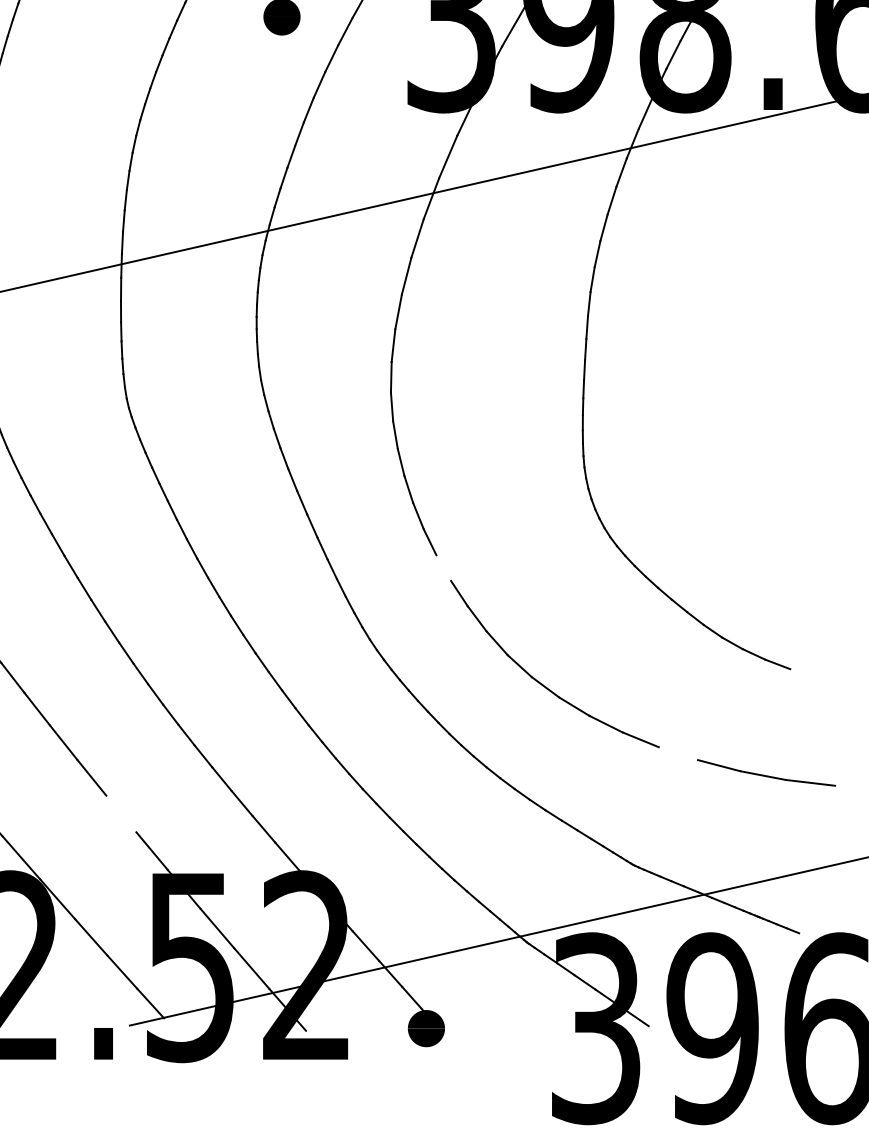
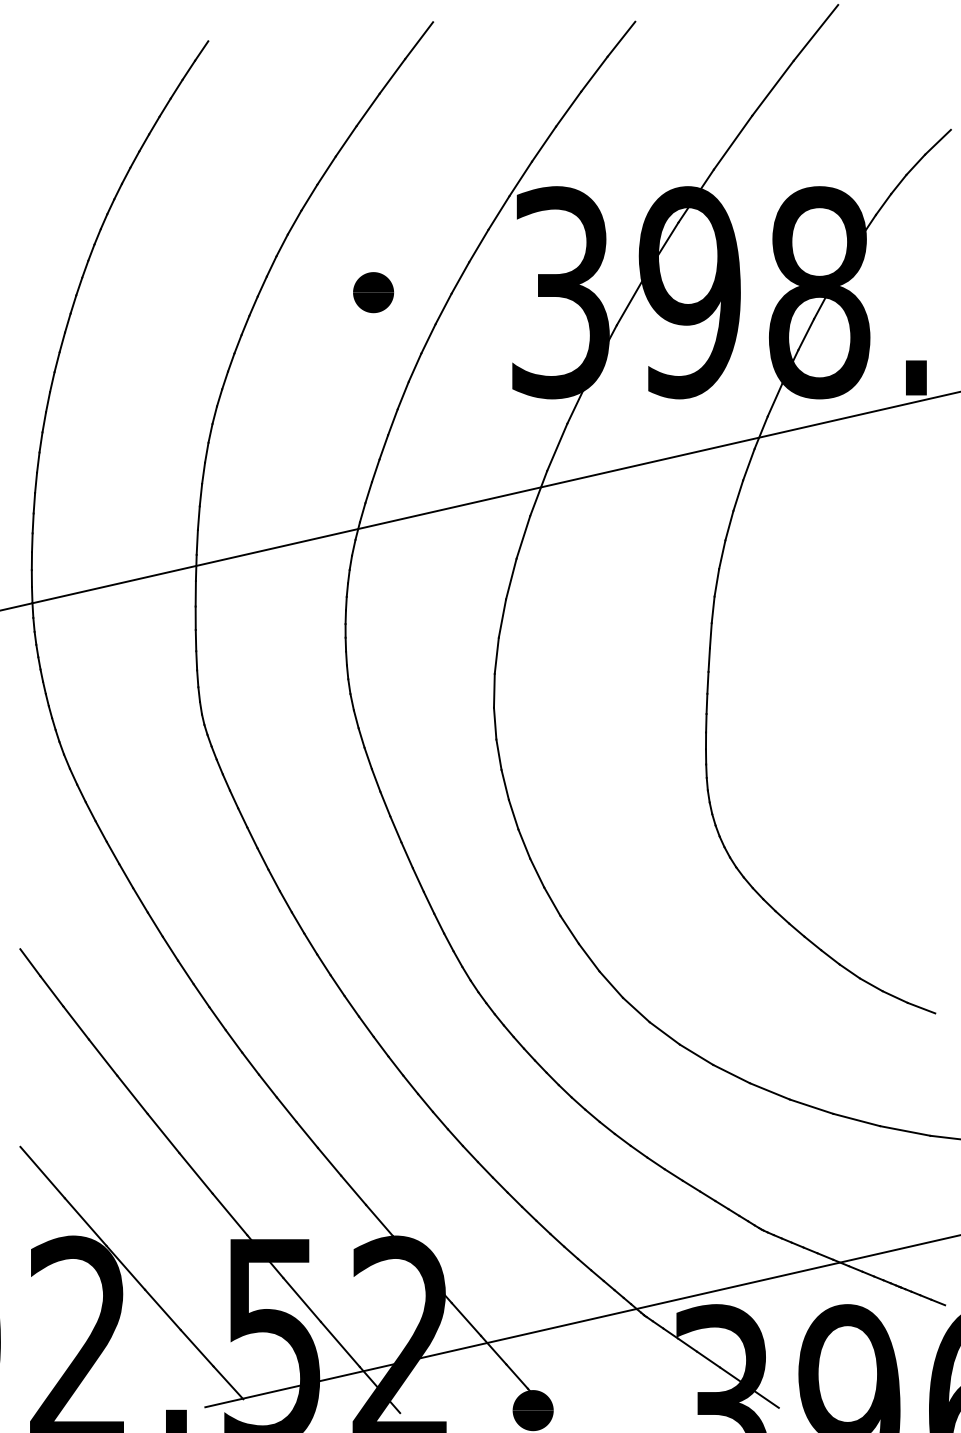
line: (443, 567) -> (552, 901), added
line: (678, 753) -> (811, 1106), added
line: (120, 814) -> (195, 1173), added

